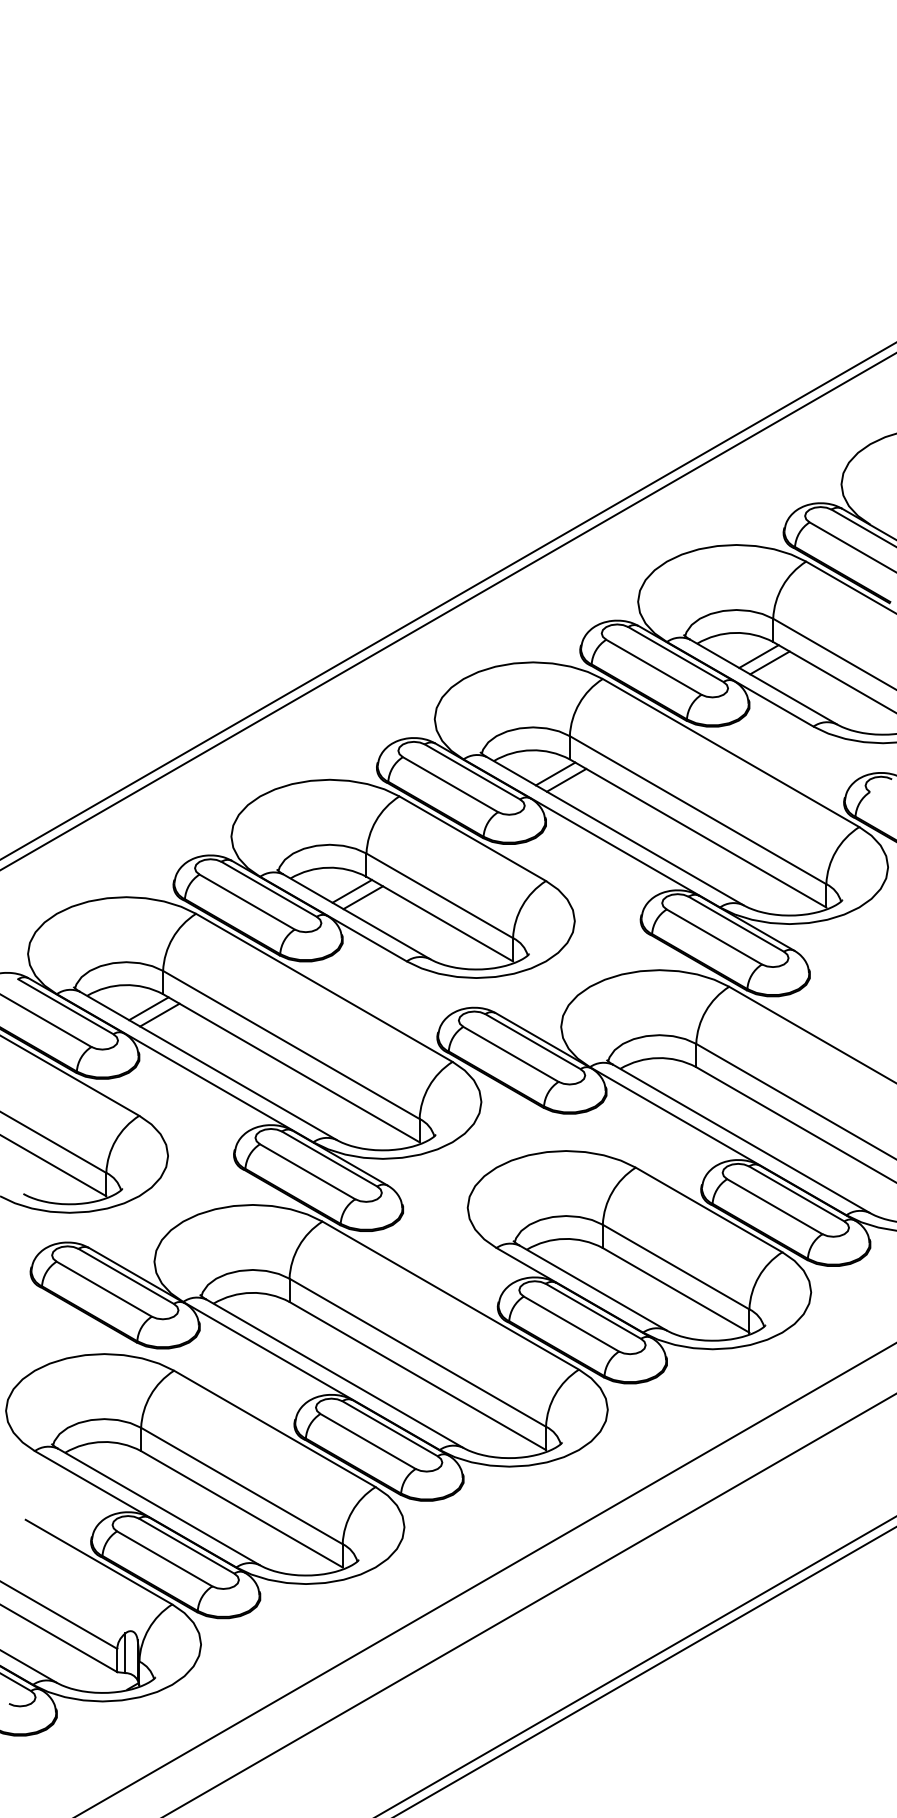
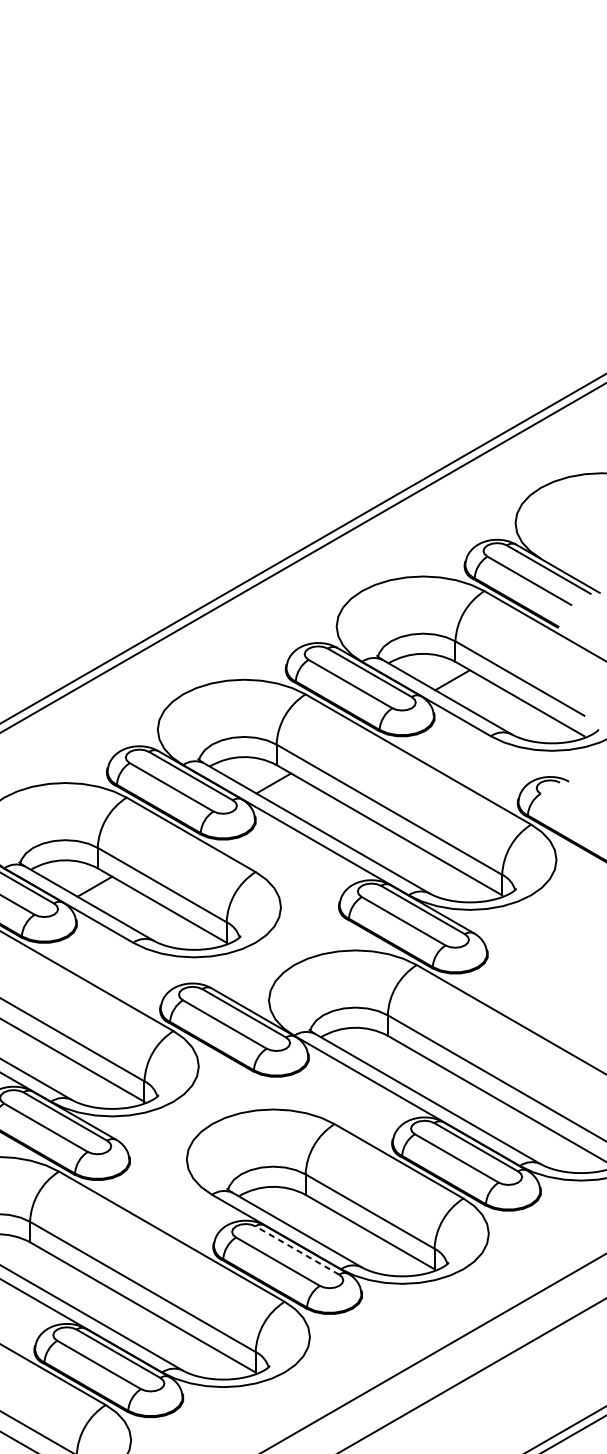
line: (758, 656) -> (442, 674), removed
line: (555, 773) -> (263, 777), removed
line: (352, 890) -> (85, 880), removed
line: (593, 1311) -> (297, 1250), solid -> dashed

